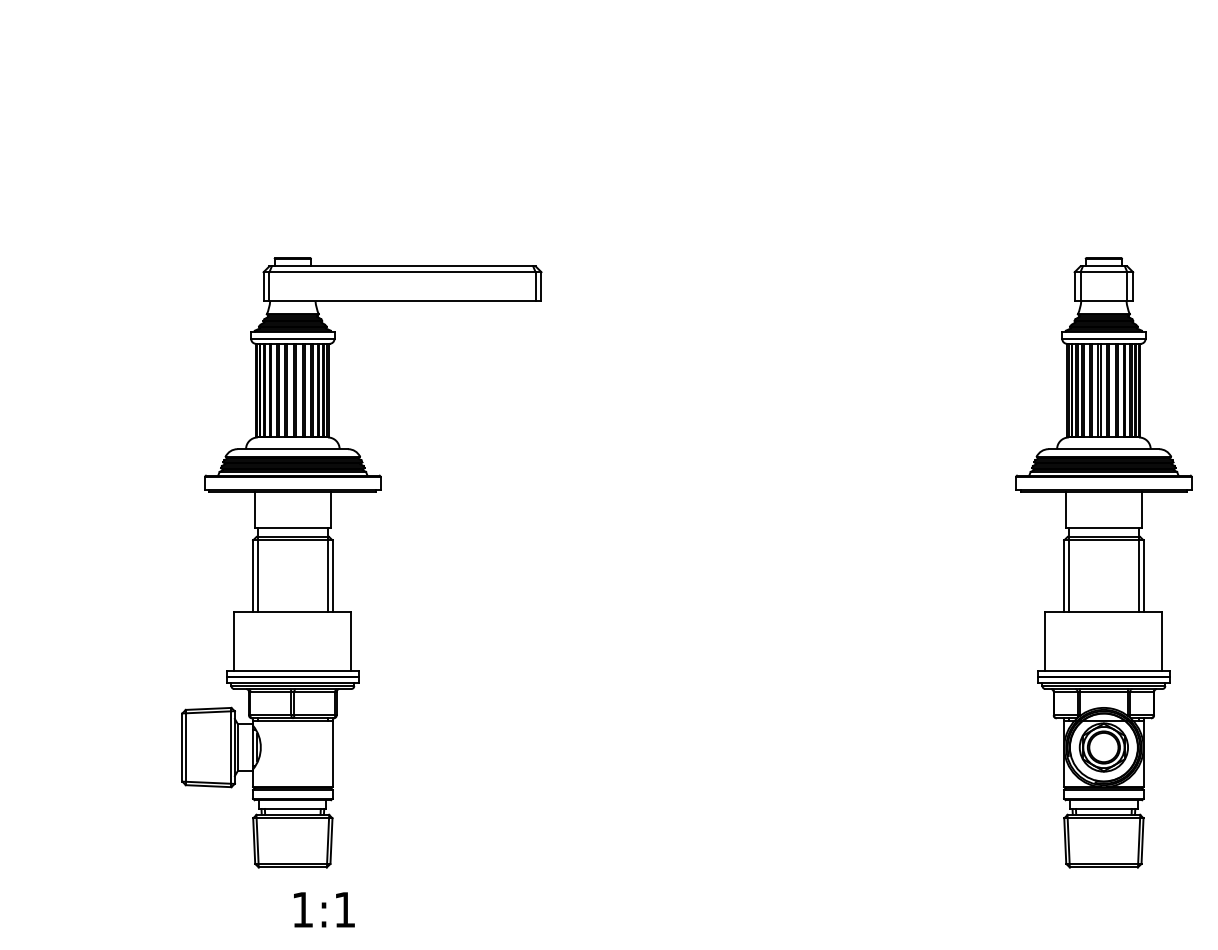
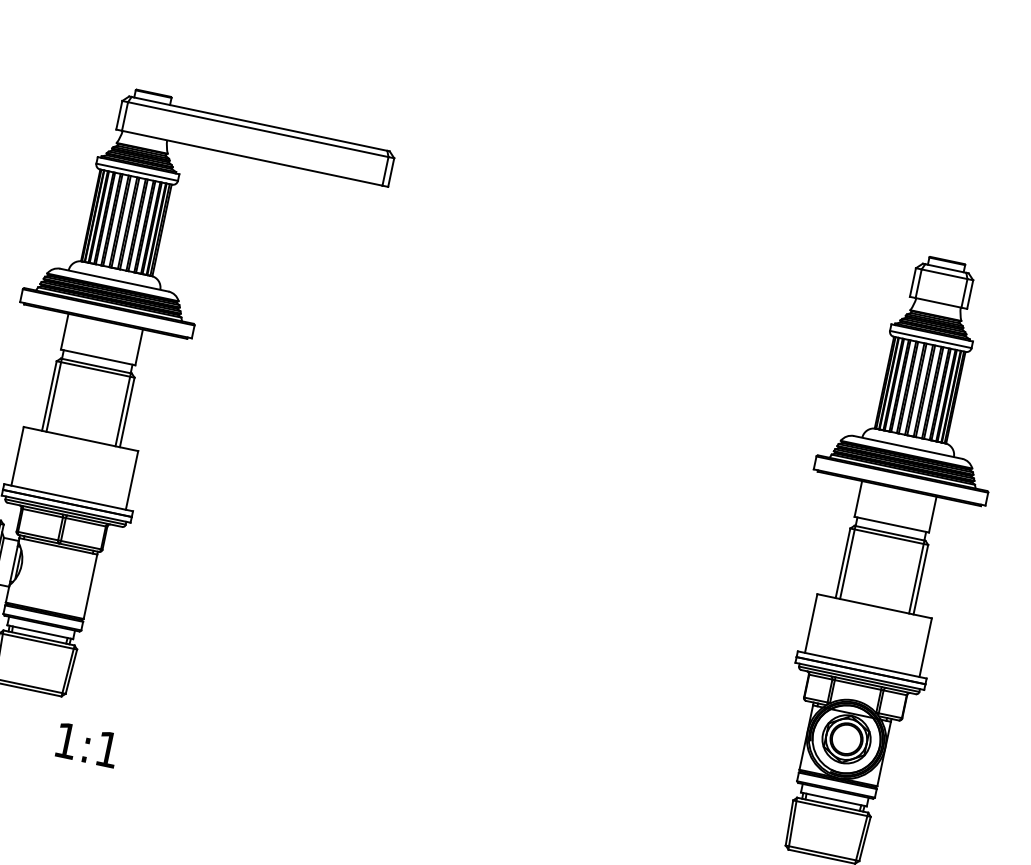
text: (324, 909) -> (87, 744), moved

